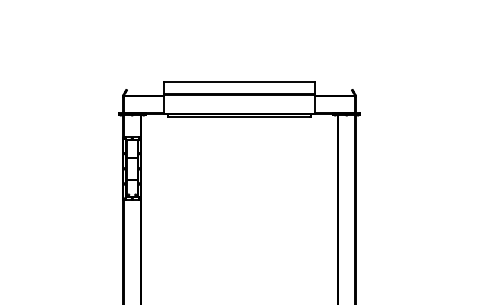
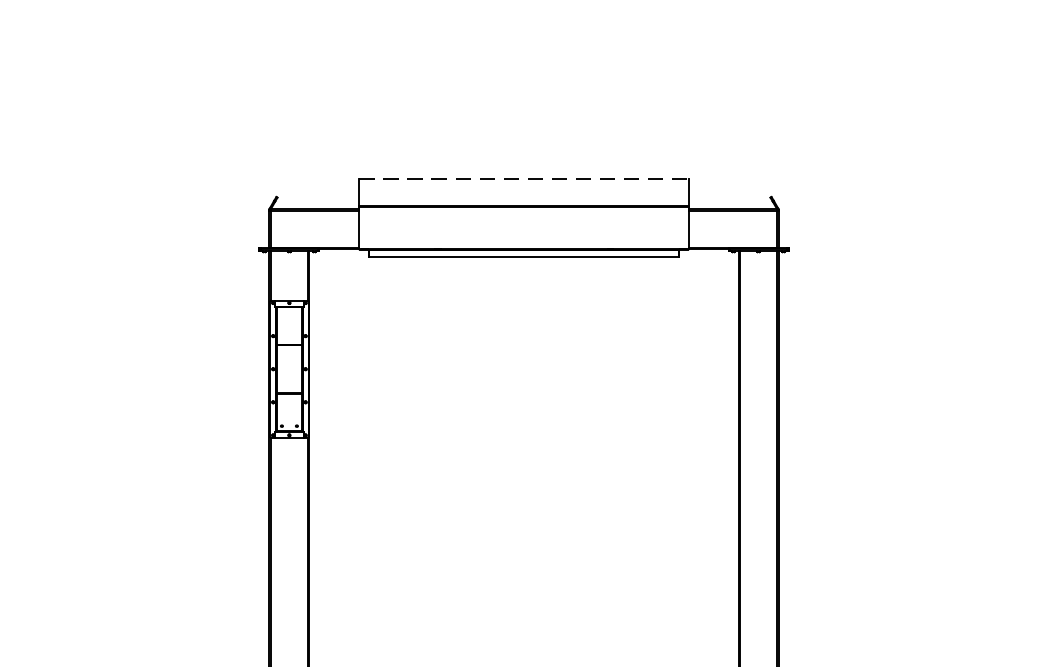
line: (239, 82) -> (524, 180), solid -> dashed

